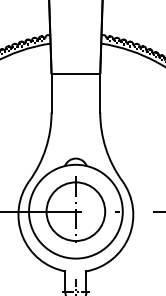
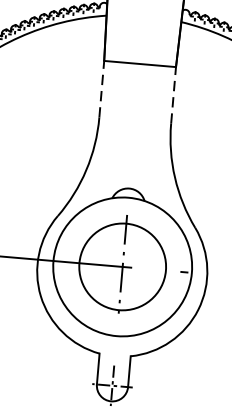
line: (51, 92) -> (101, 87), solid -> dashed
line: (100, 92) -> (174, 94), solid -> dashed

